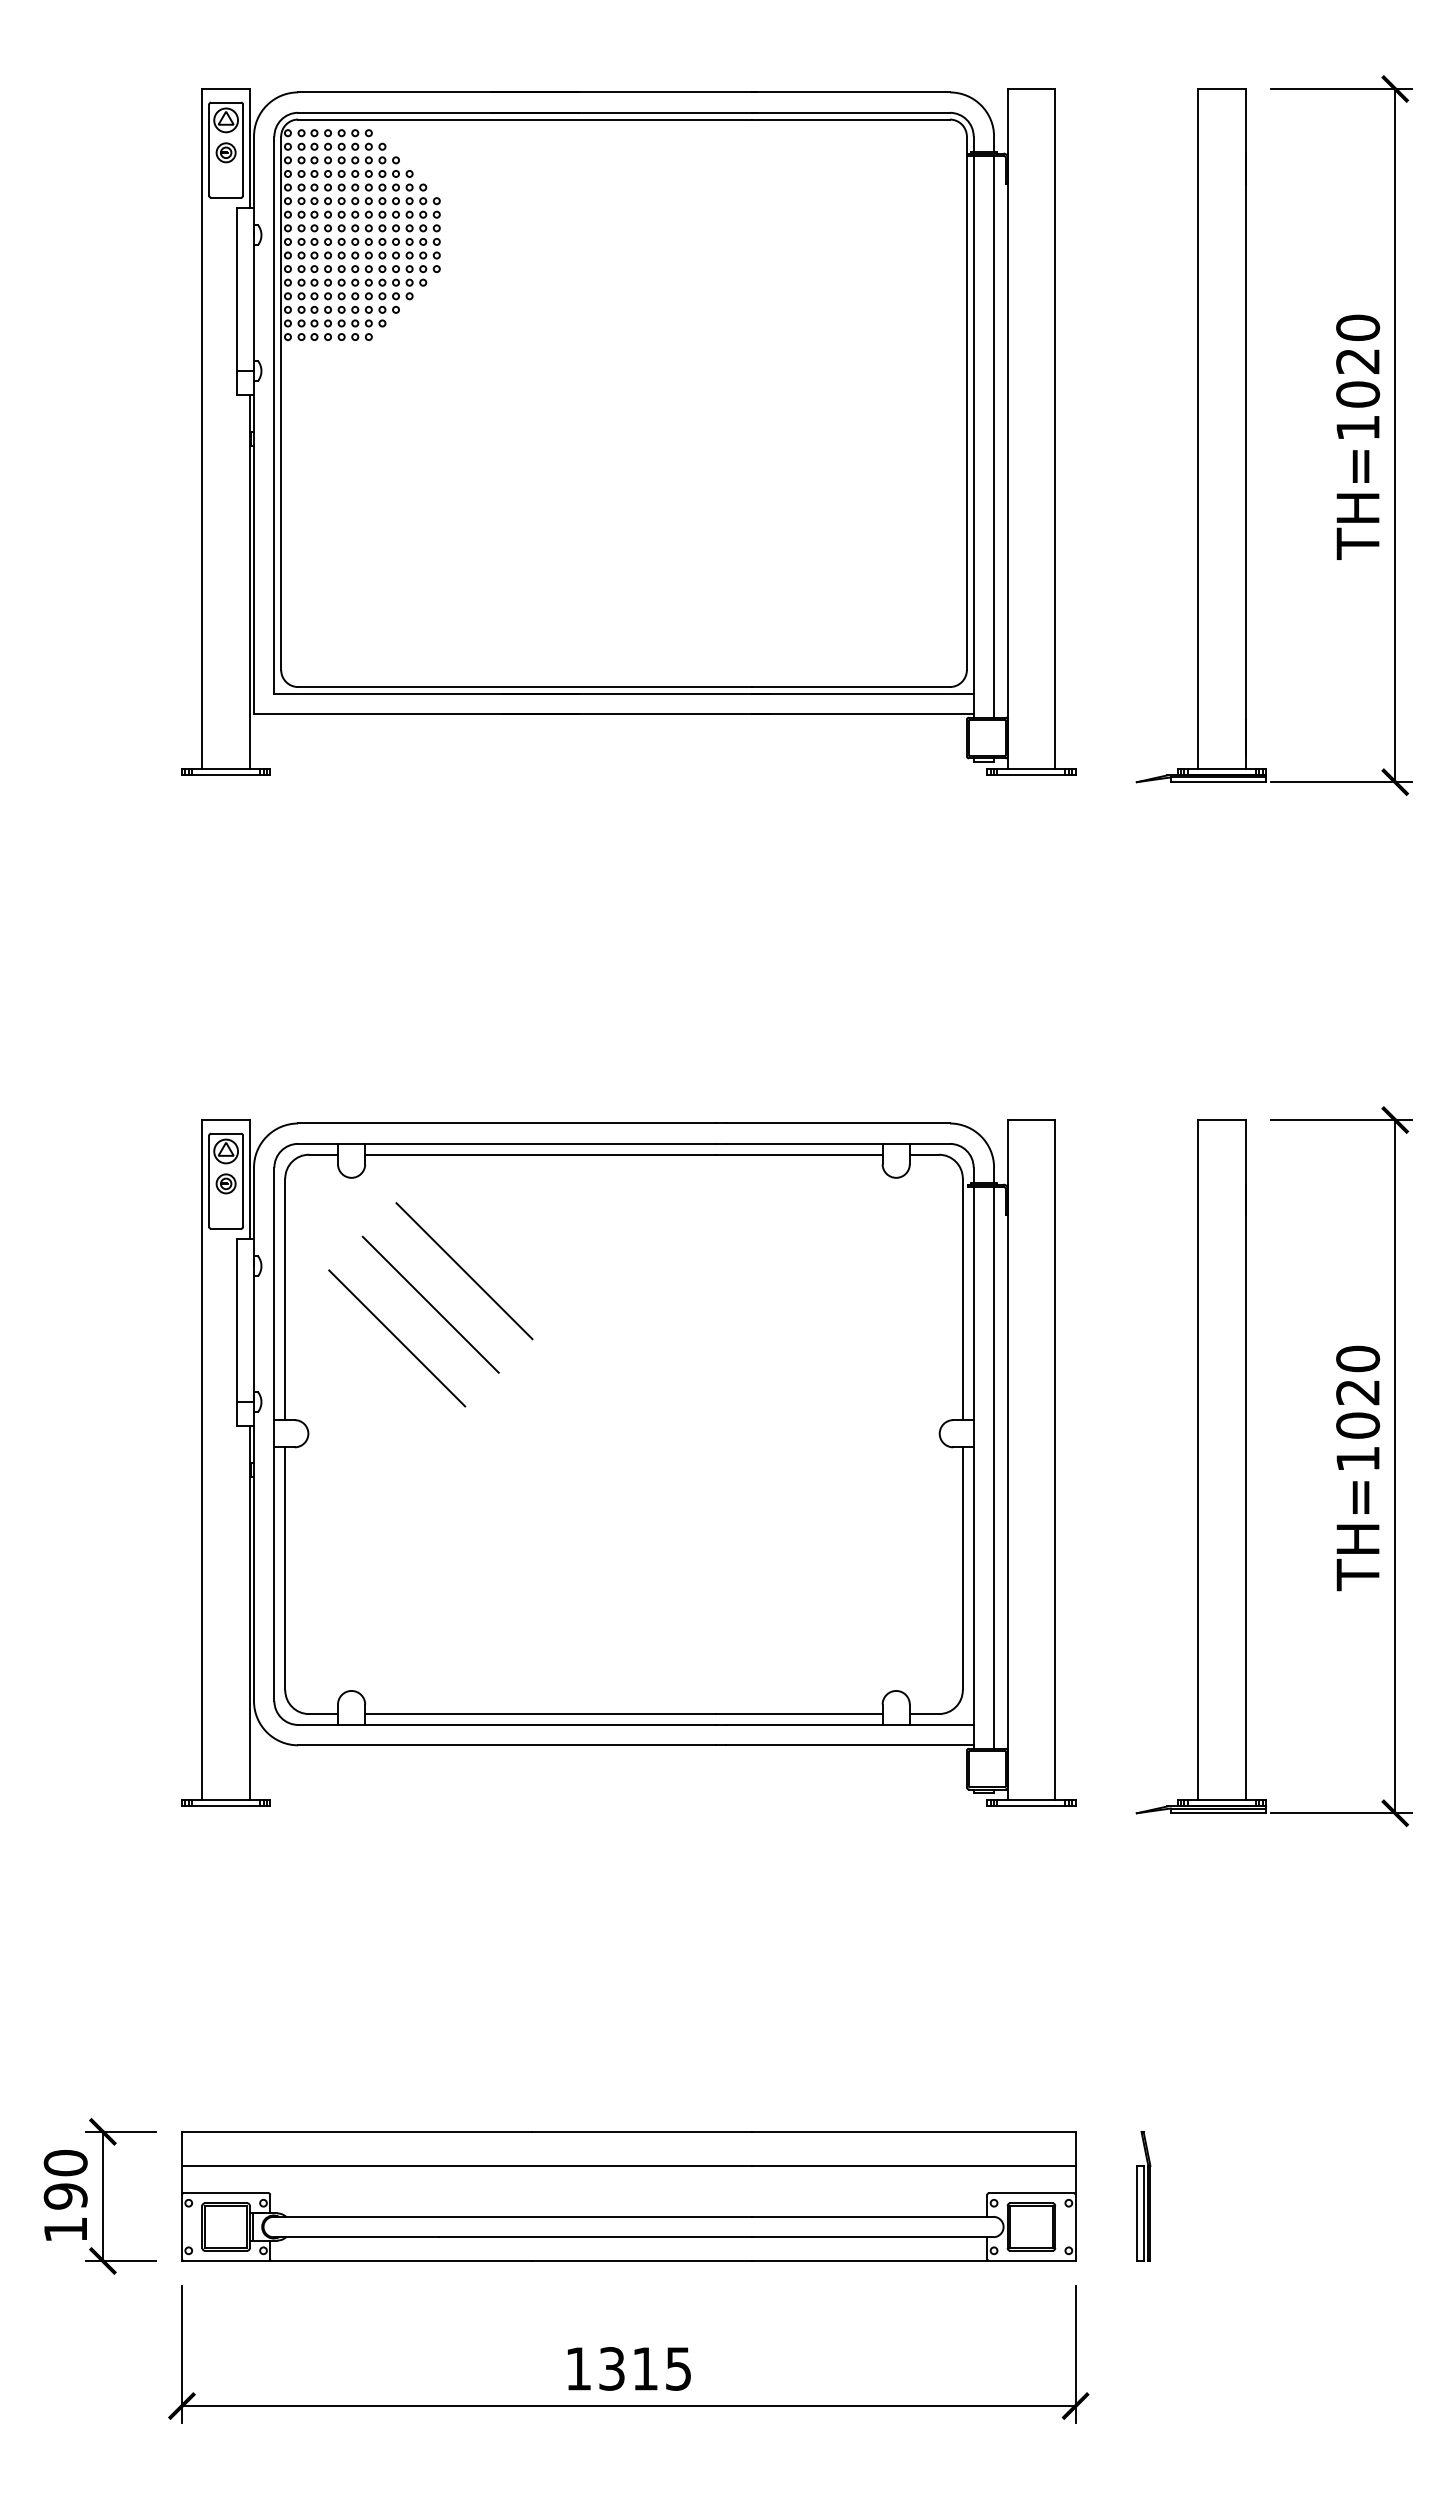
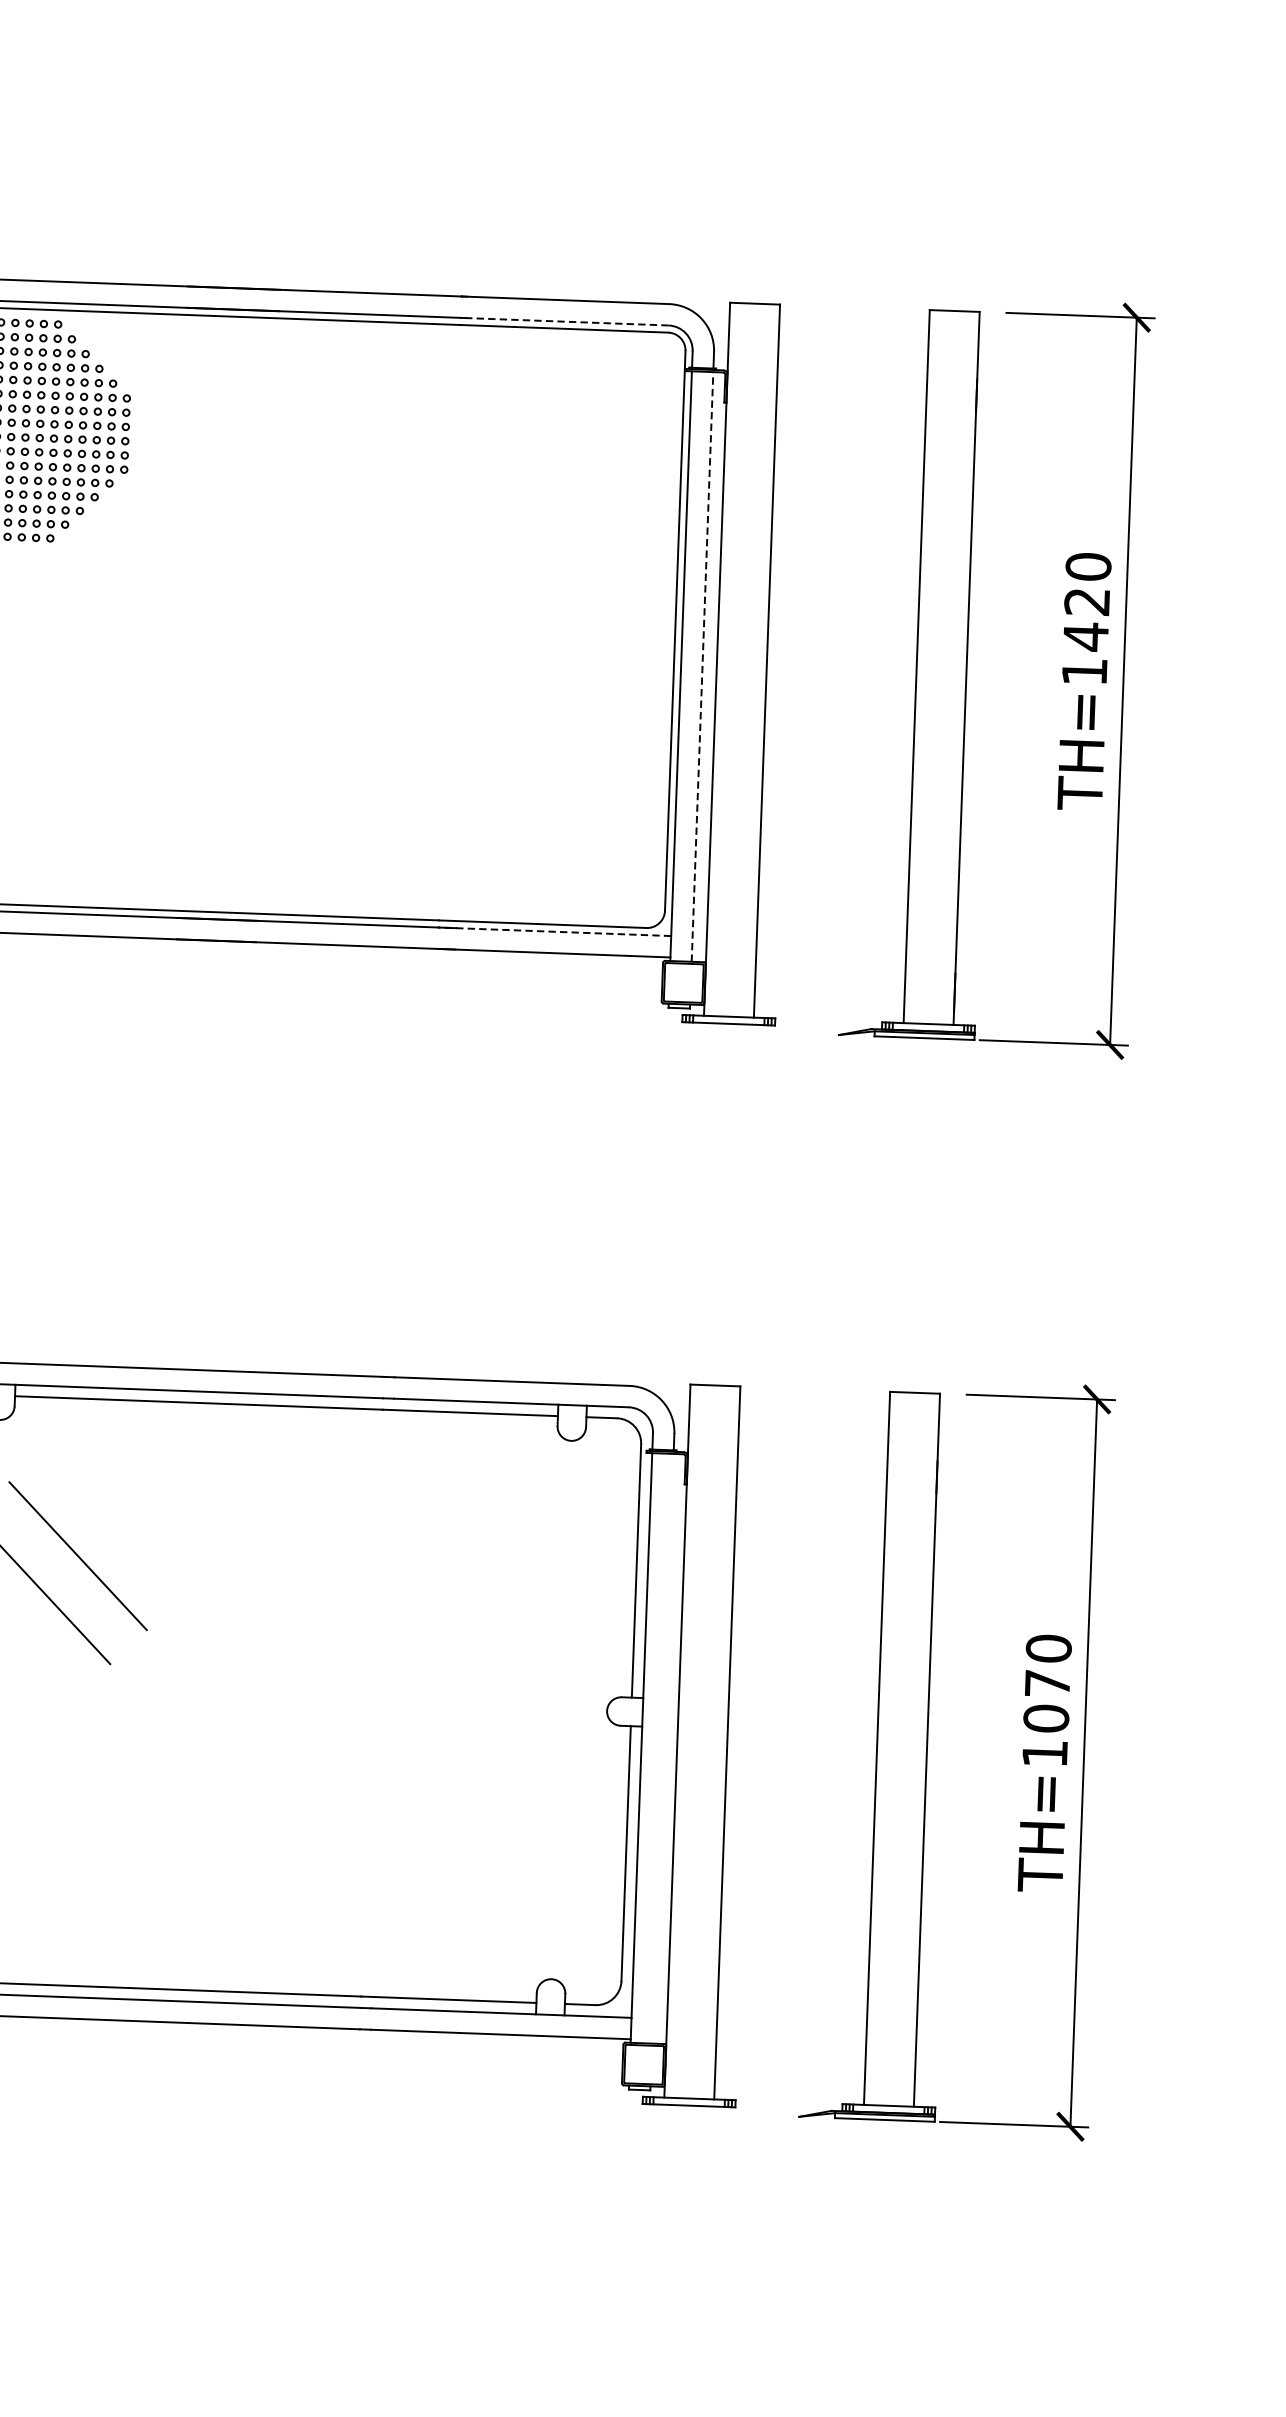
line: (850, 112) -> (564, 321), solid -> dashed
text: (1358, 394) -> (1086, 636), TH=1020 -> TH=1420
line: (994, 436) -> (702, 666), solid -> dashed
line: (862, 693) -> (554, 931), solid -> dashed
line: (464, 1271) -> (114, 1522), removed
text: (1357, 1392) -> (1047, 1683), TH=1020 -> TH=1070
line: (994, 1467) -> (663, 1748), removed

